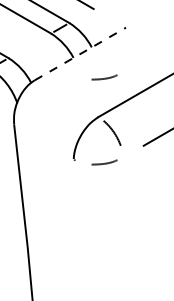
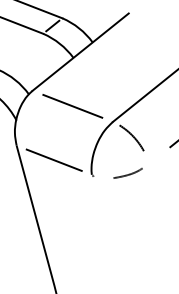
line: (80, 53) -> (80, 51), dashed -> solid
curve: (104, 77) -> (112, 75), removed
line: (66, 98) -> (72, 106), added
line: (43, 141) -> (53, 160), added

